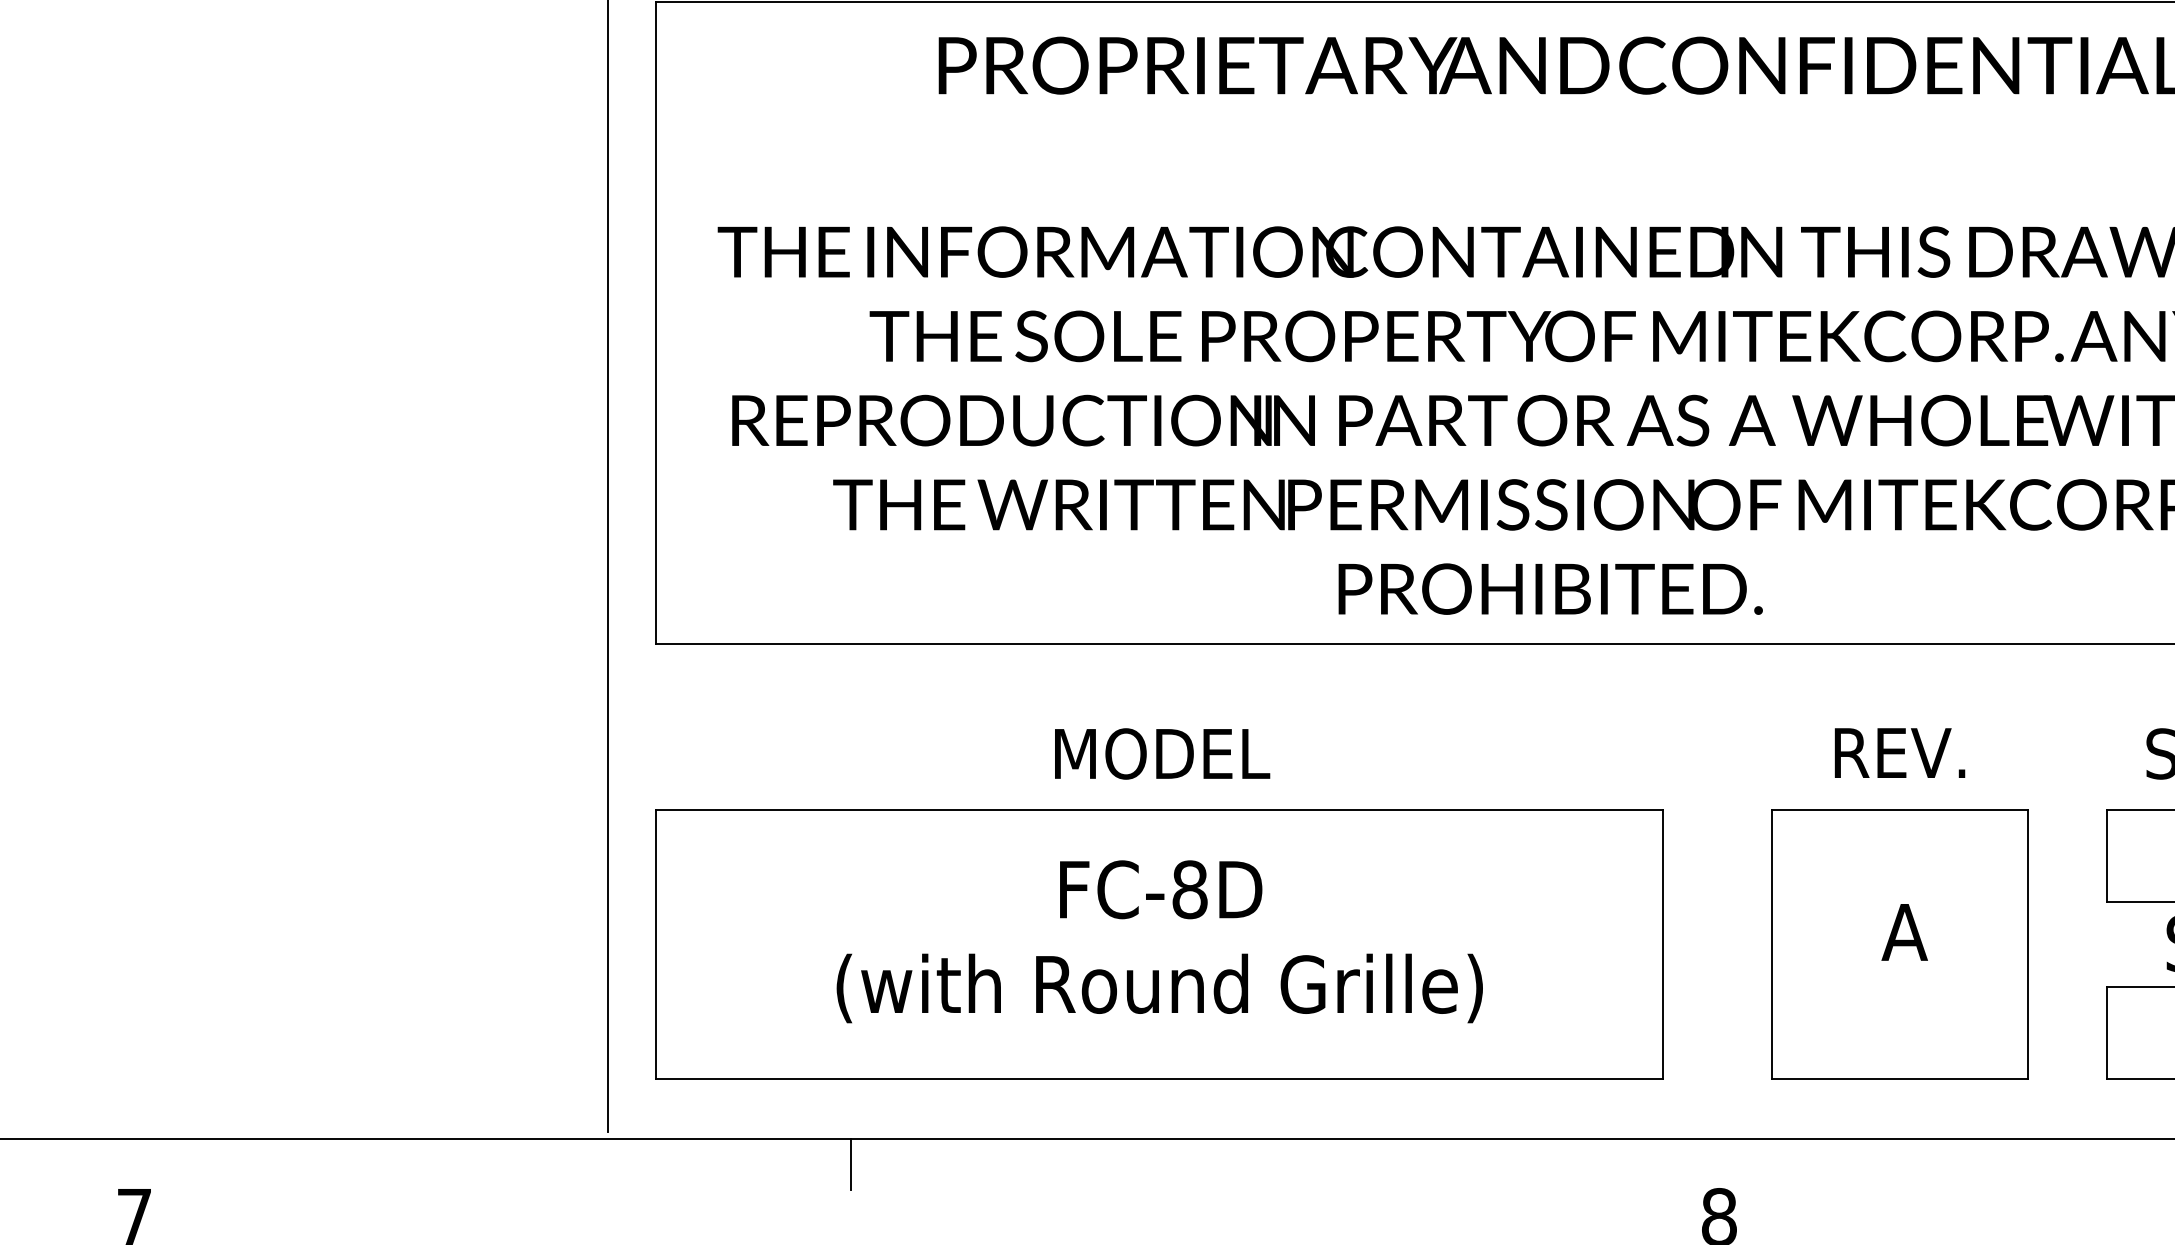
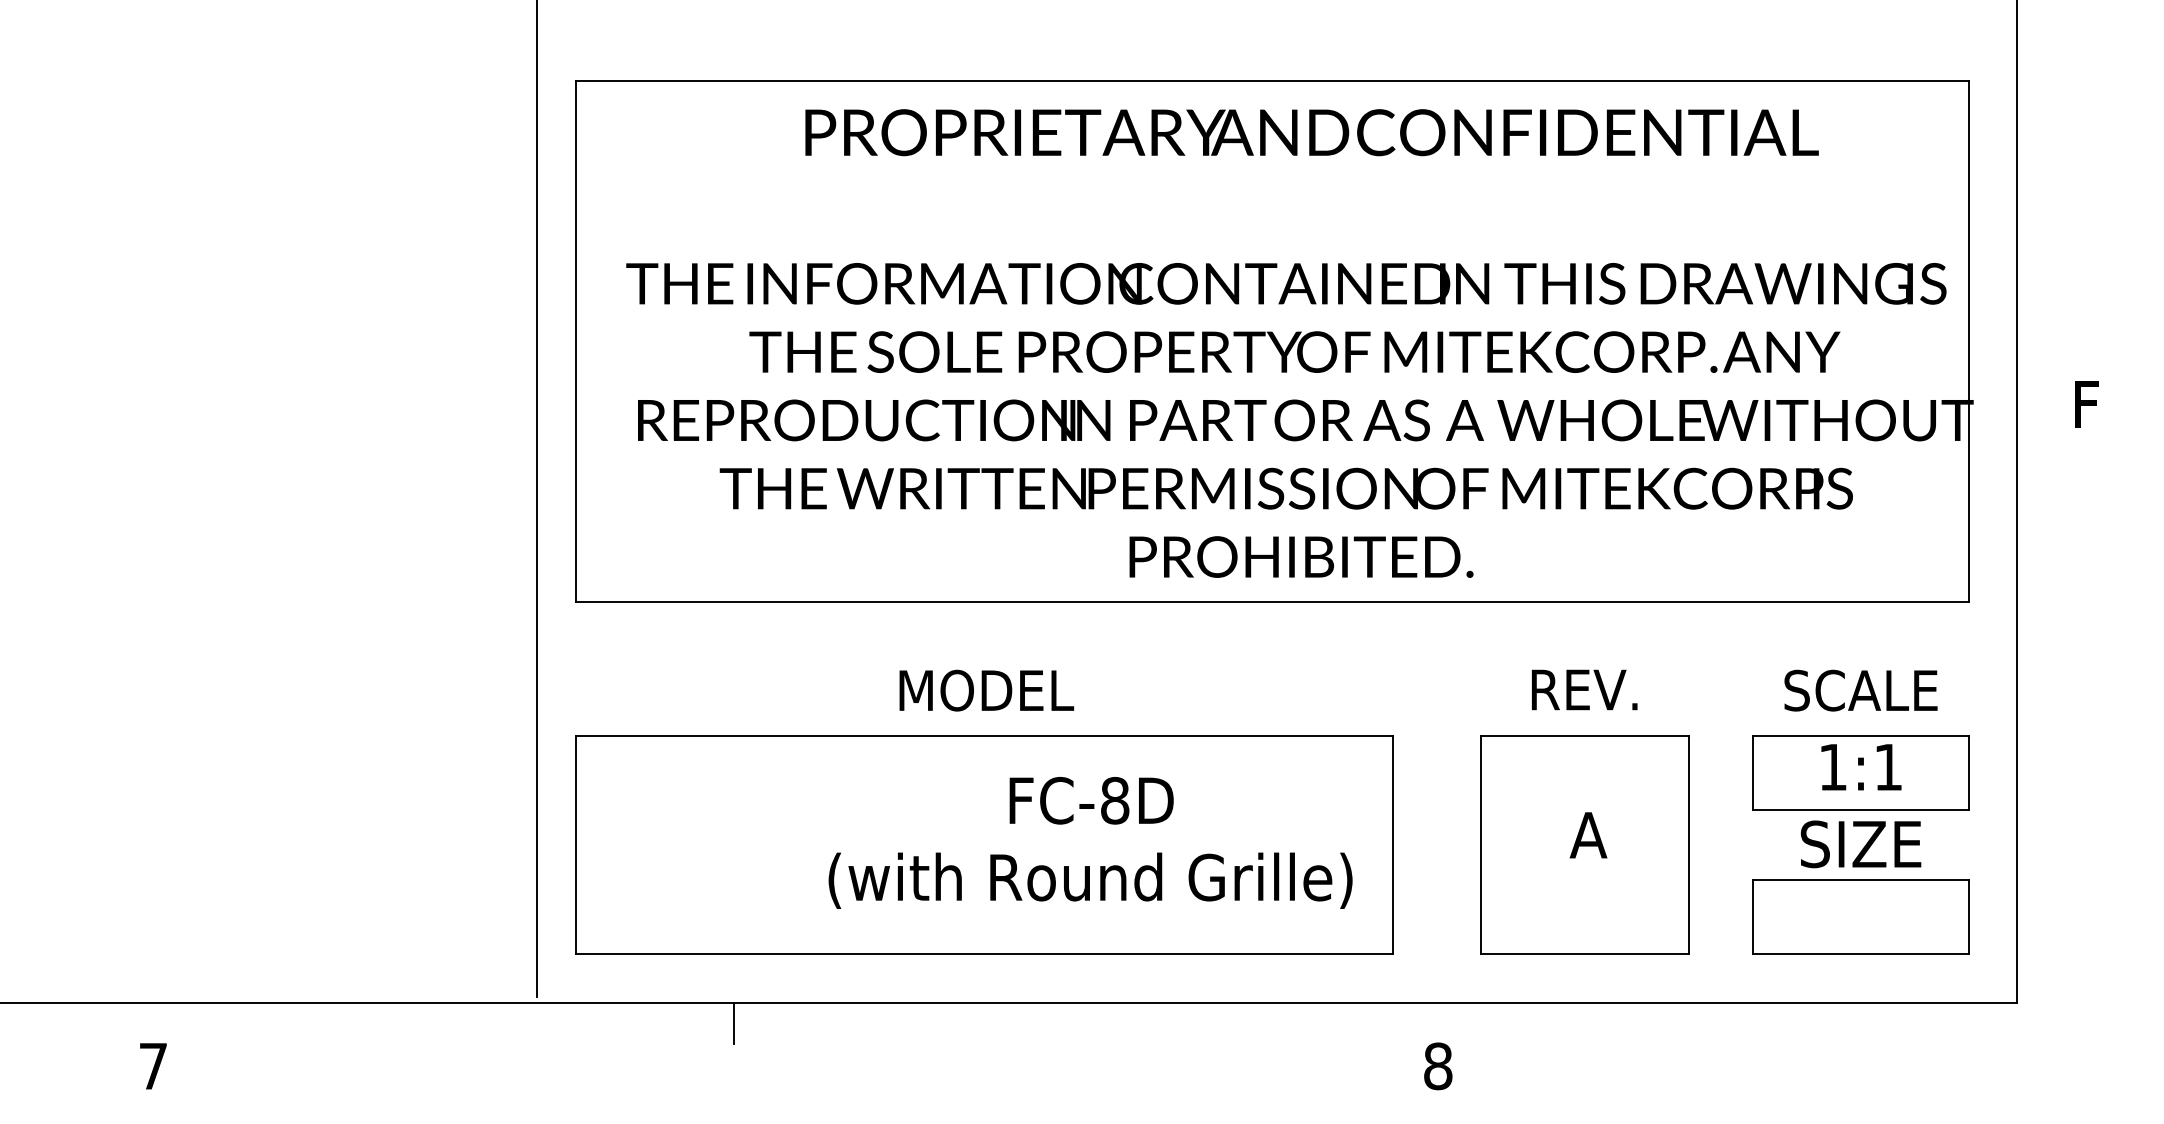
text: (1159, 941) -> (1090, 842), moved

